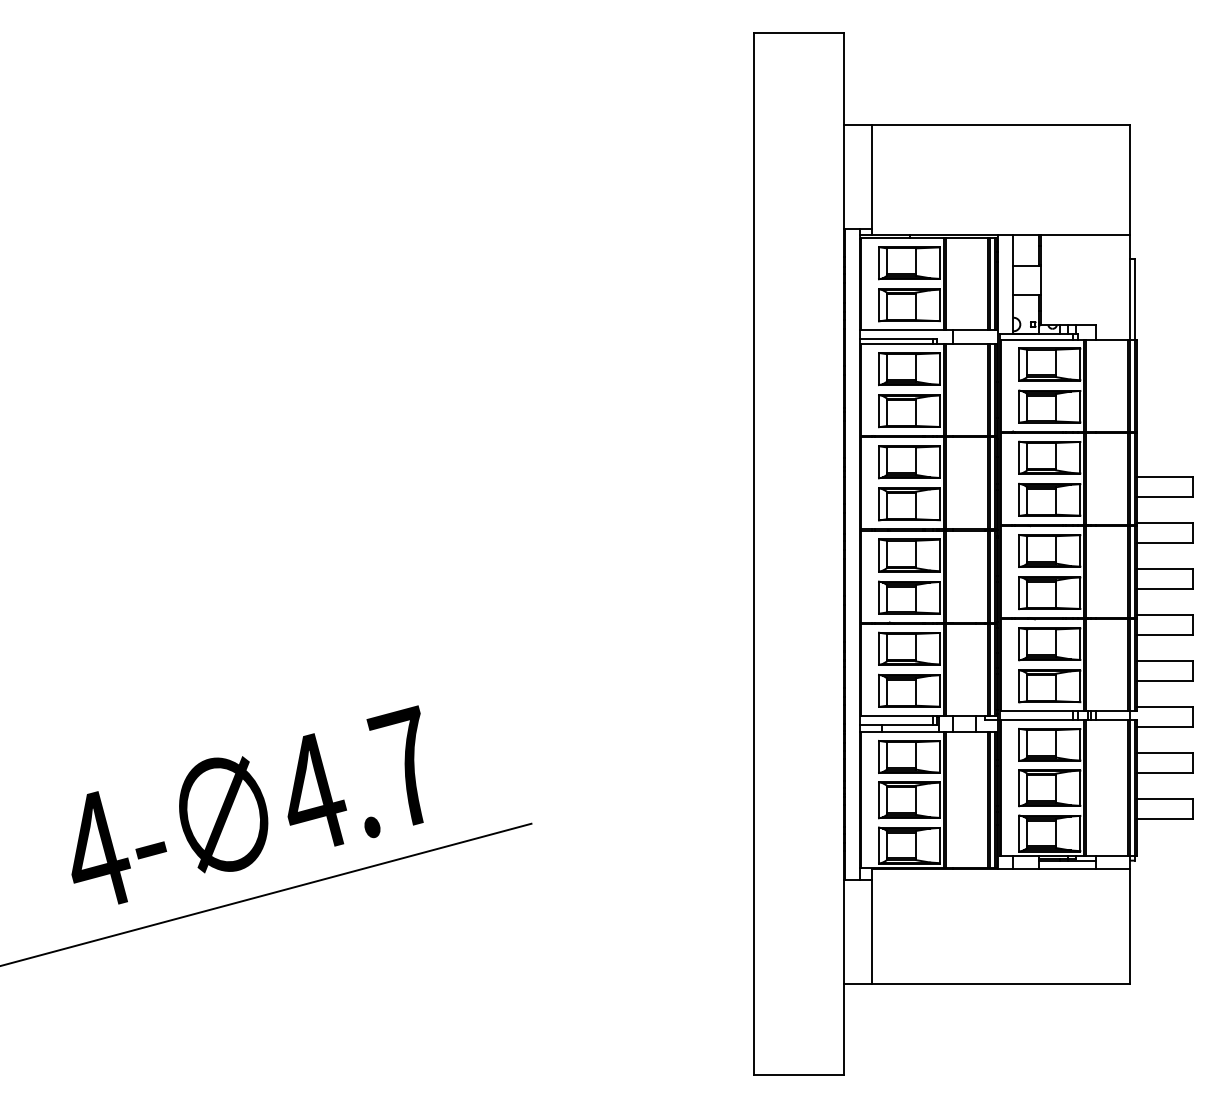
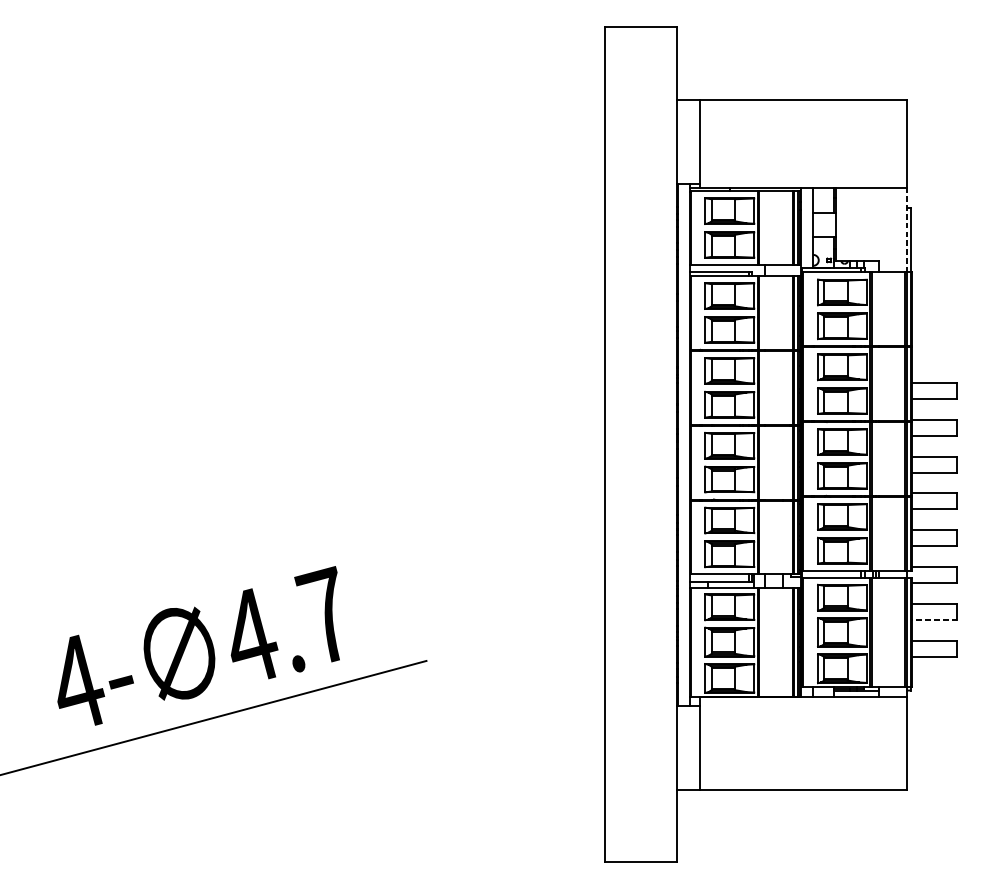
line: (1130, 286) -> (907, 229), solid -> dashed
line: (1164, 772) -> (934, 619), solid -> dashed

